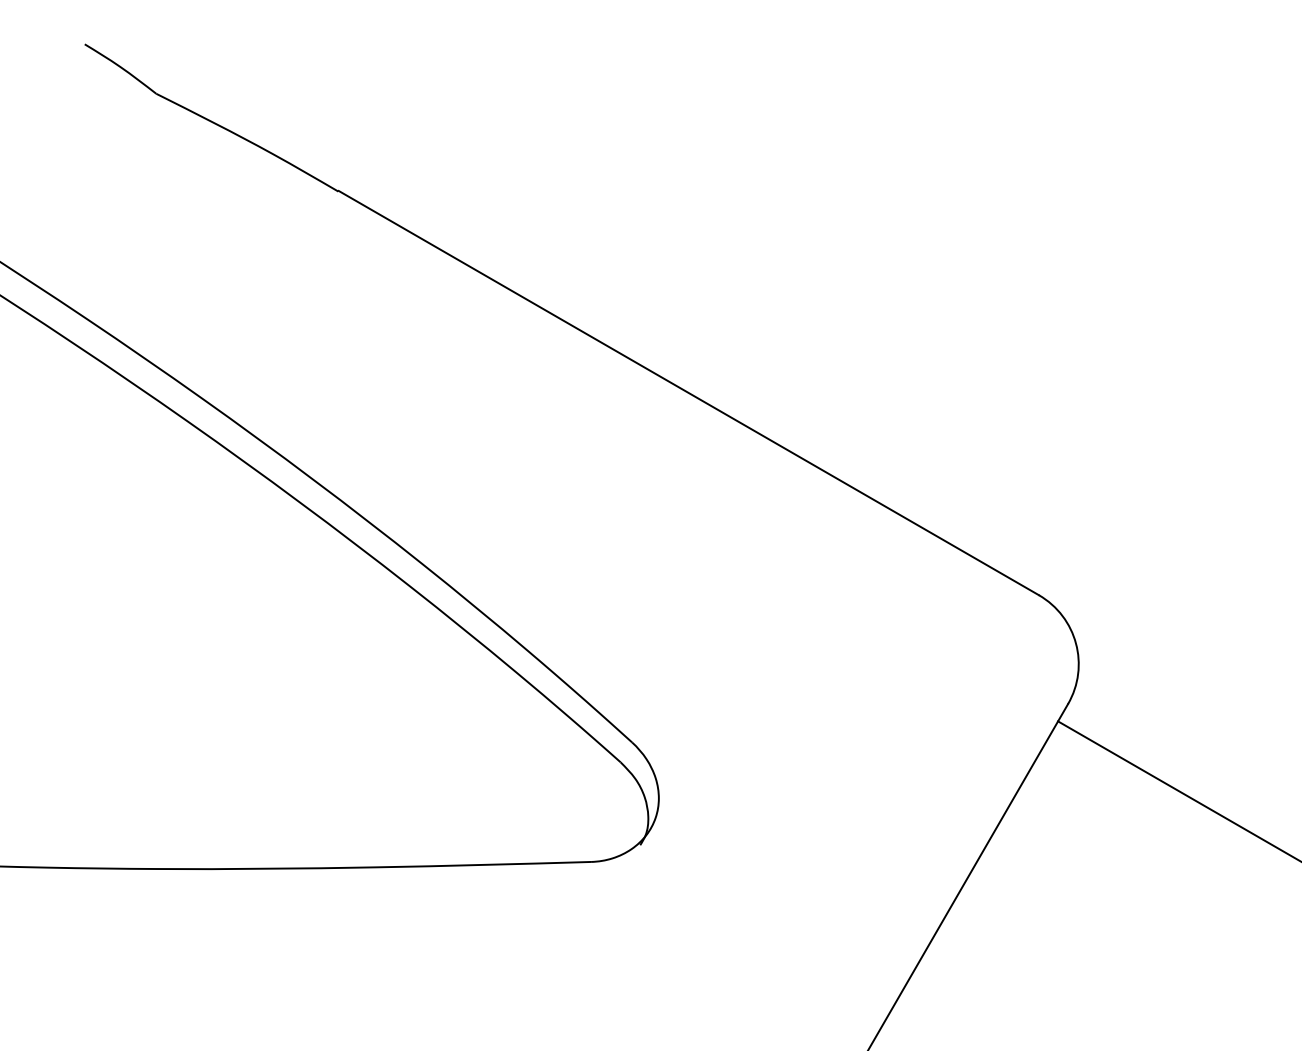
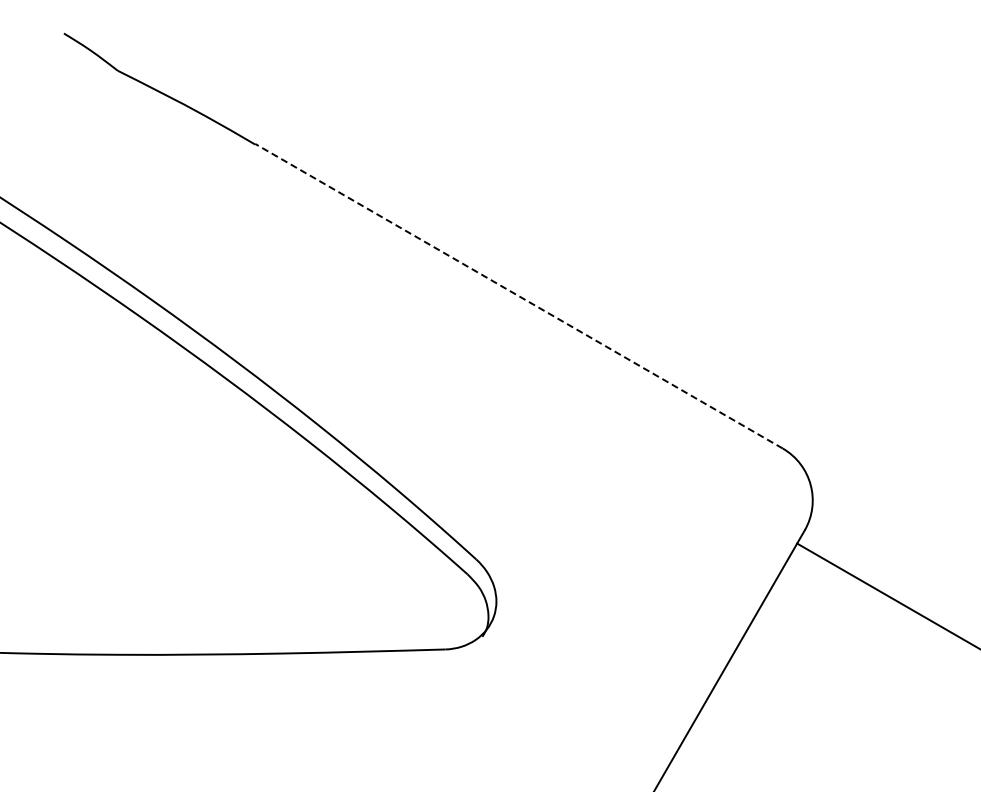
line: (688, 392) -> (518, 295), solid -> dashed

